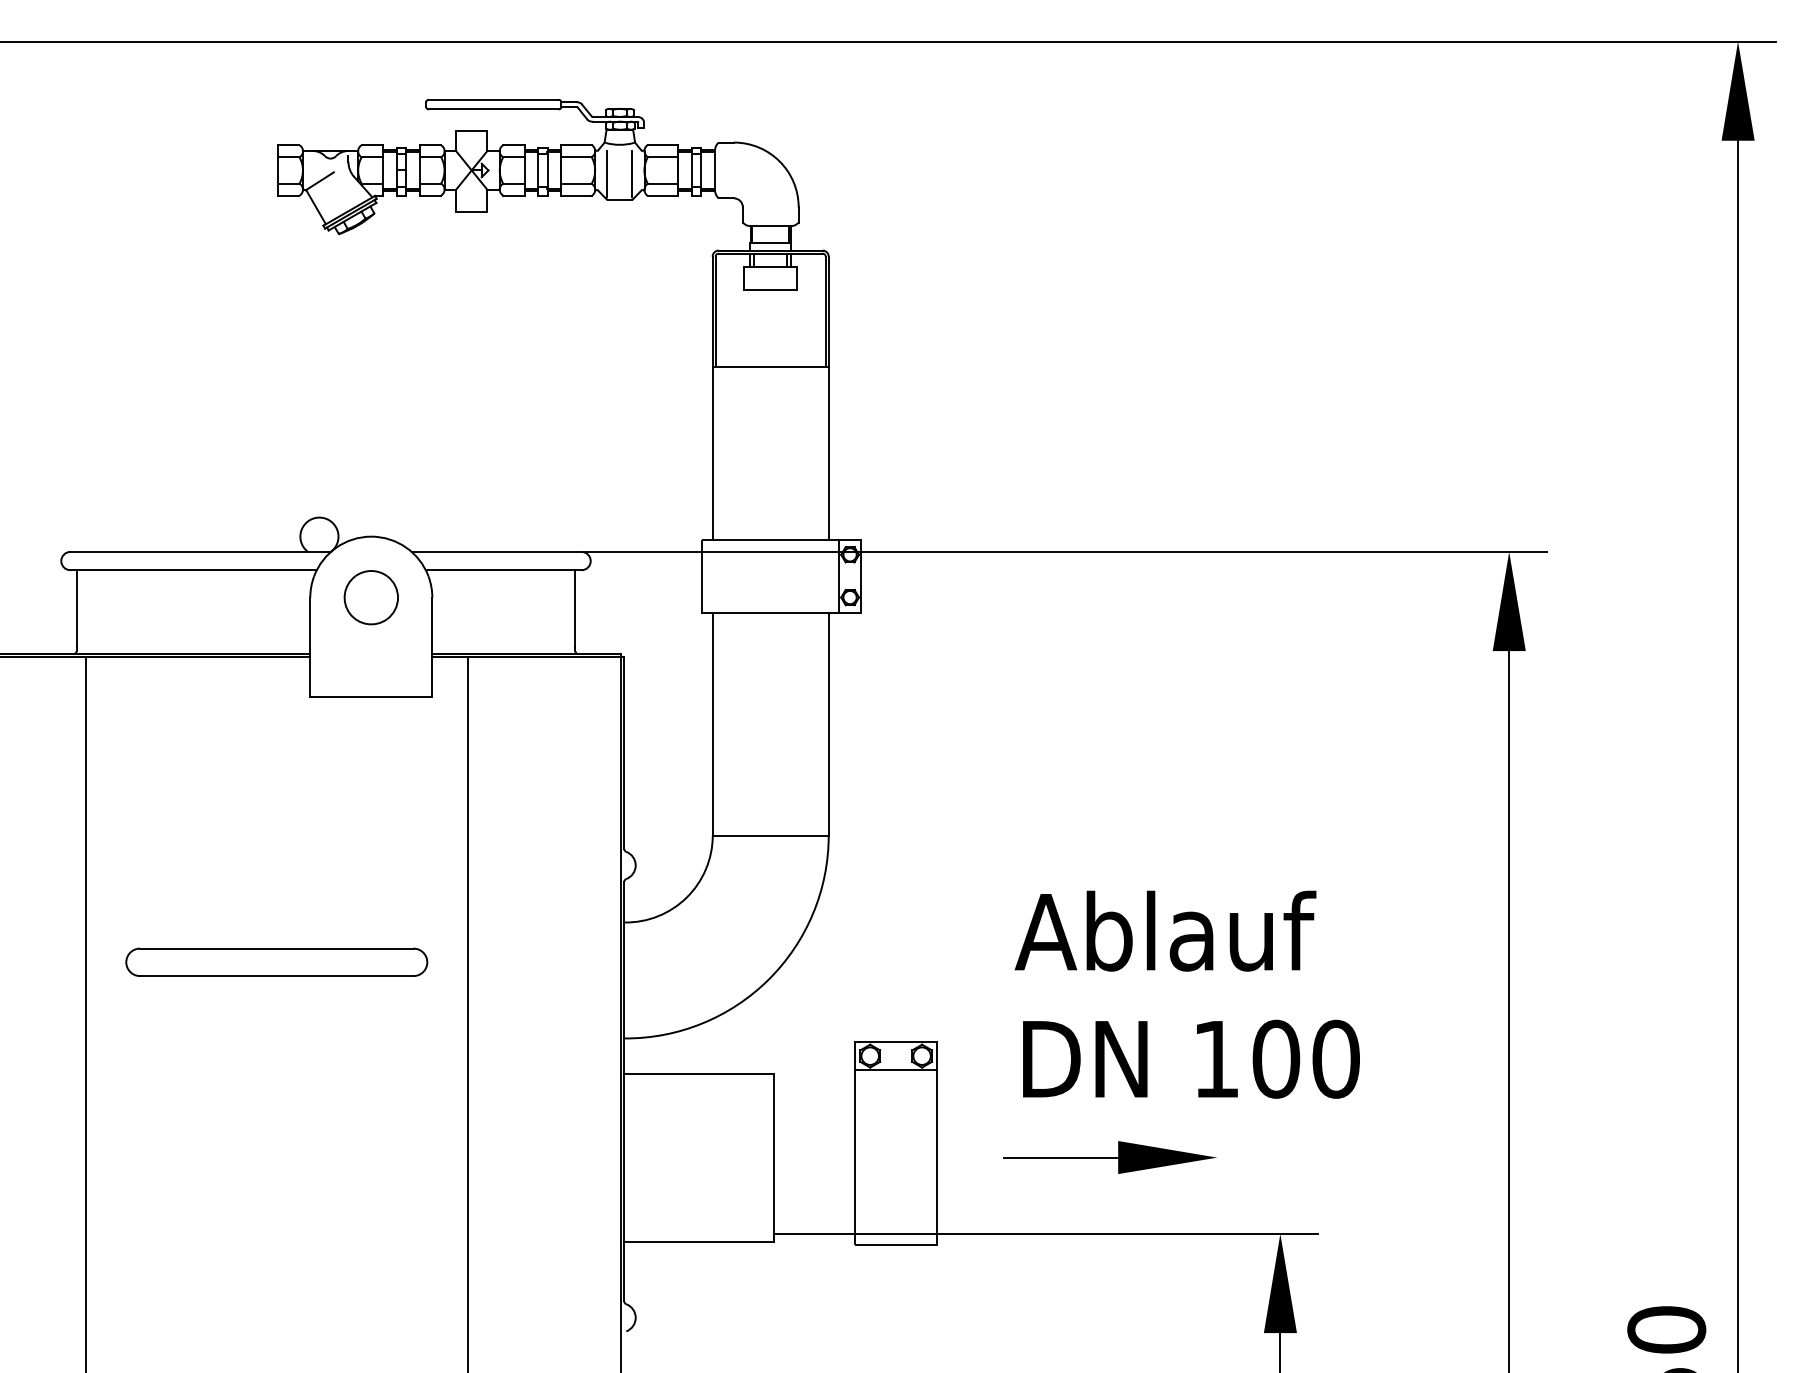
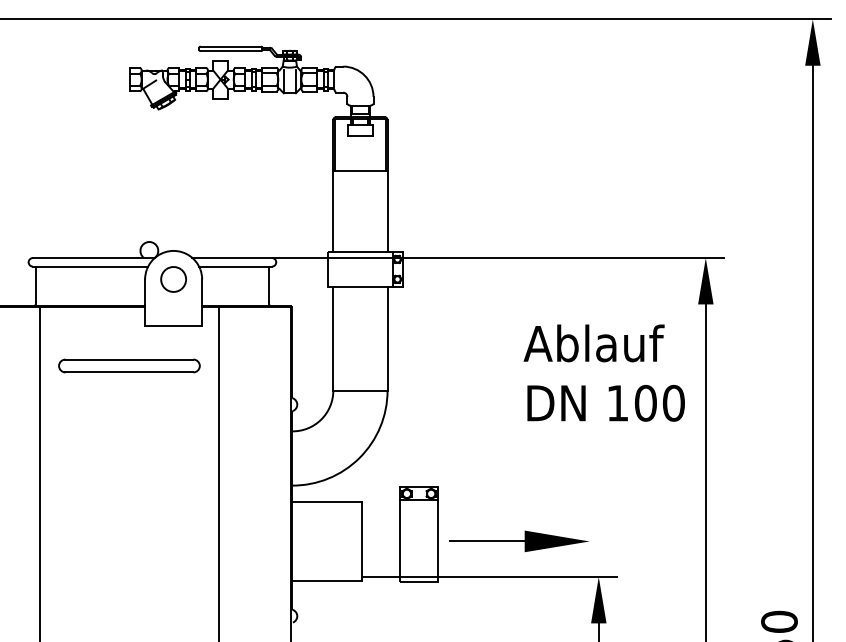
part: (276, 961) -> (129, 365), moved
text: (1185, 993) -> (603, 372), moved
part: (1108, 1155) -> (518, 540), size x1.4

